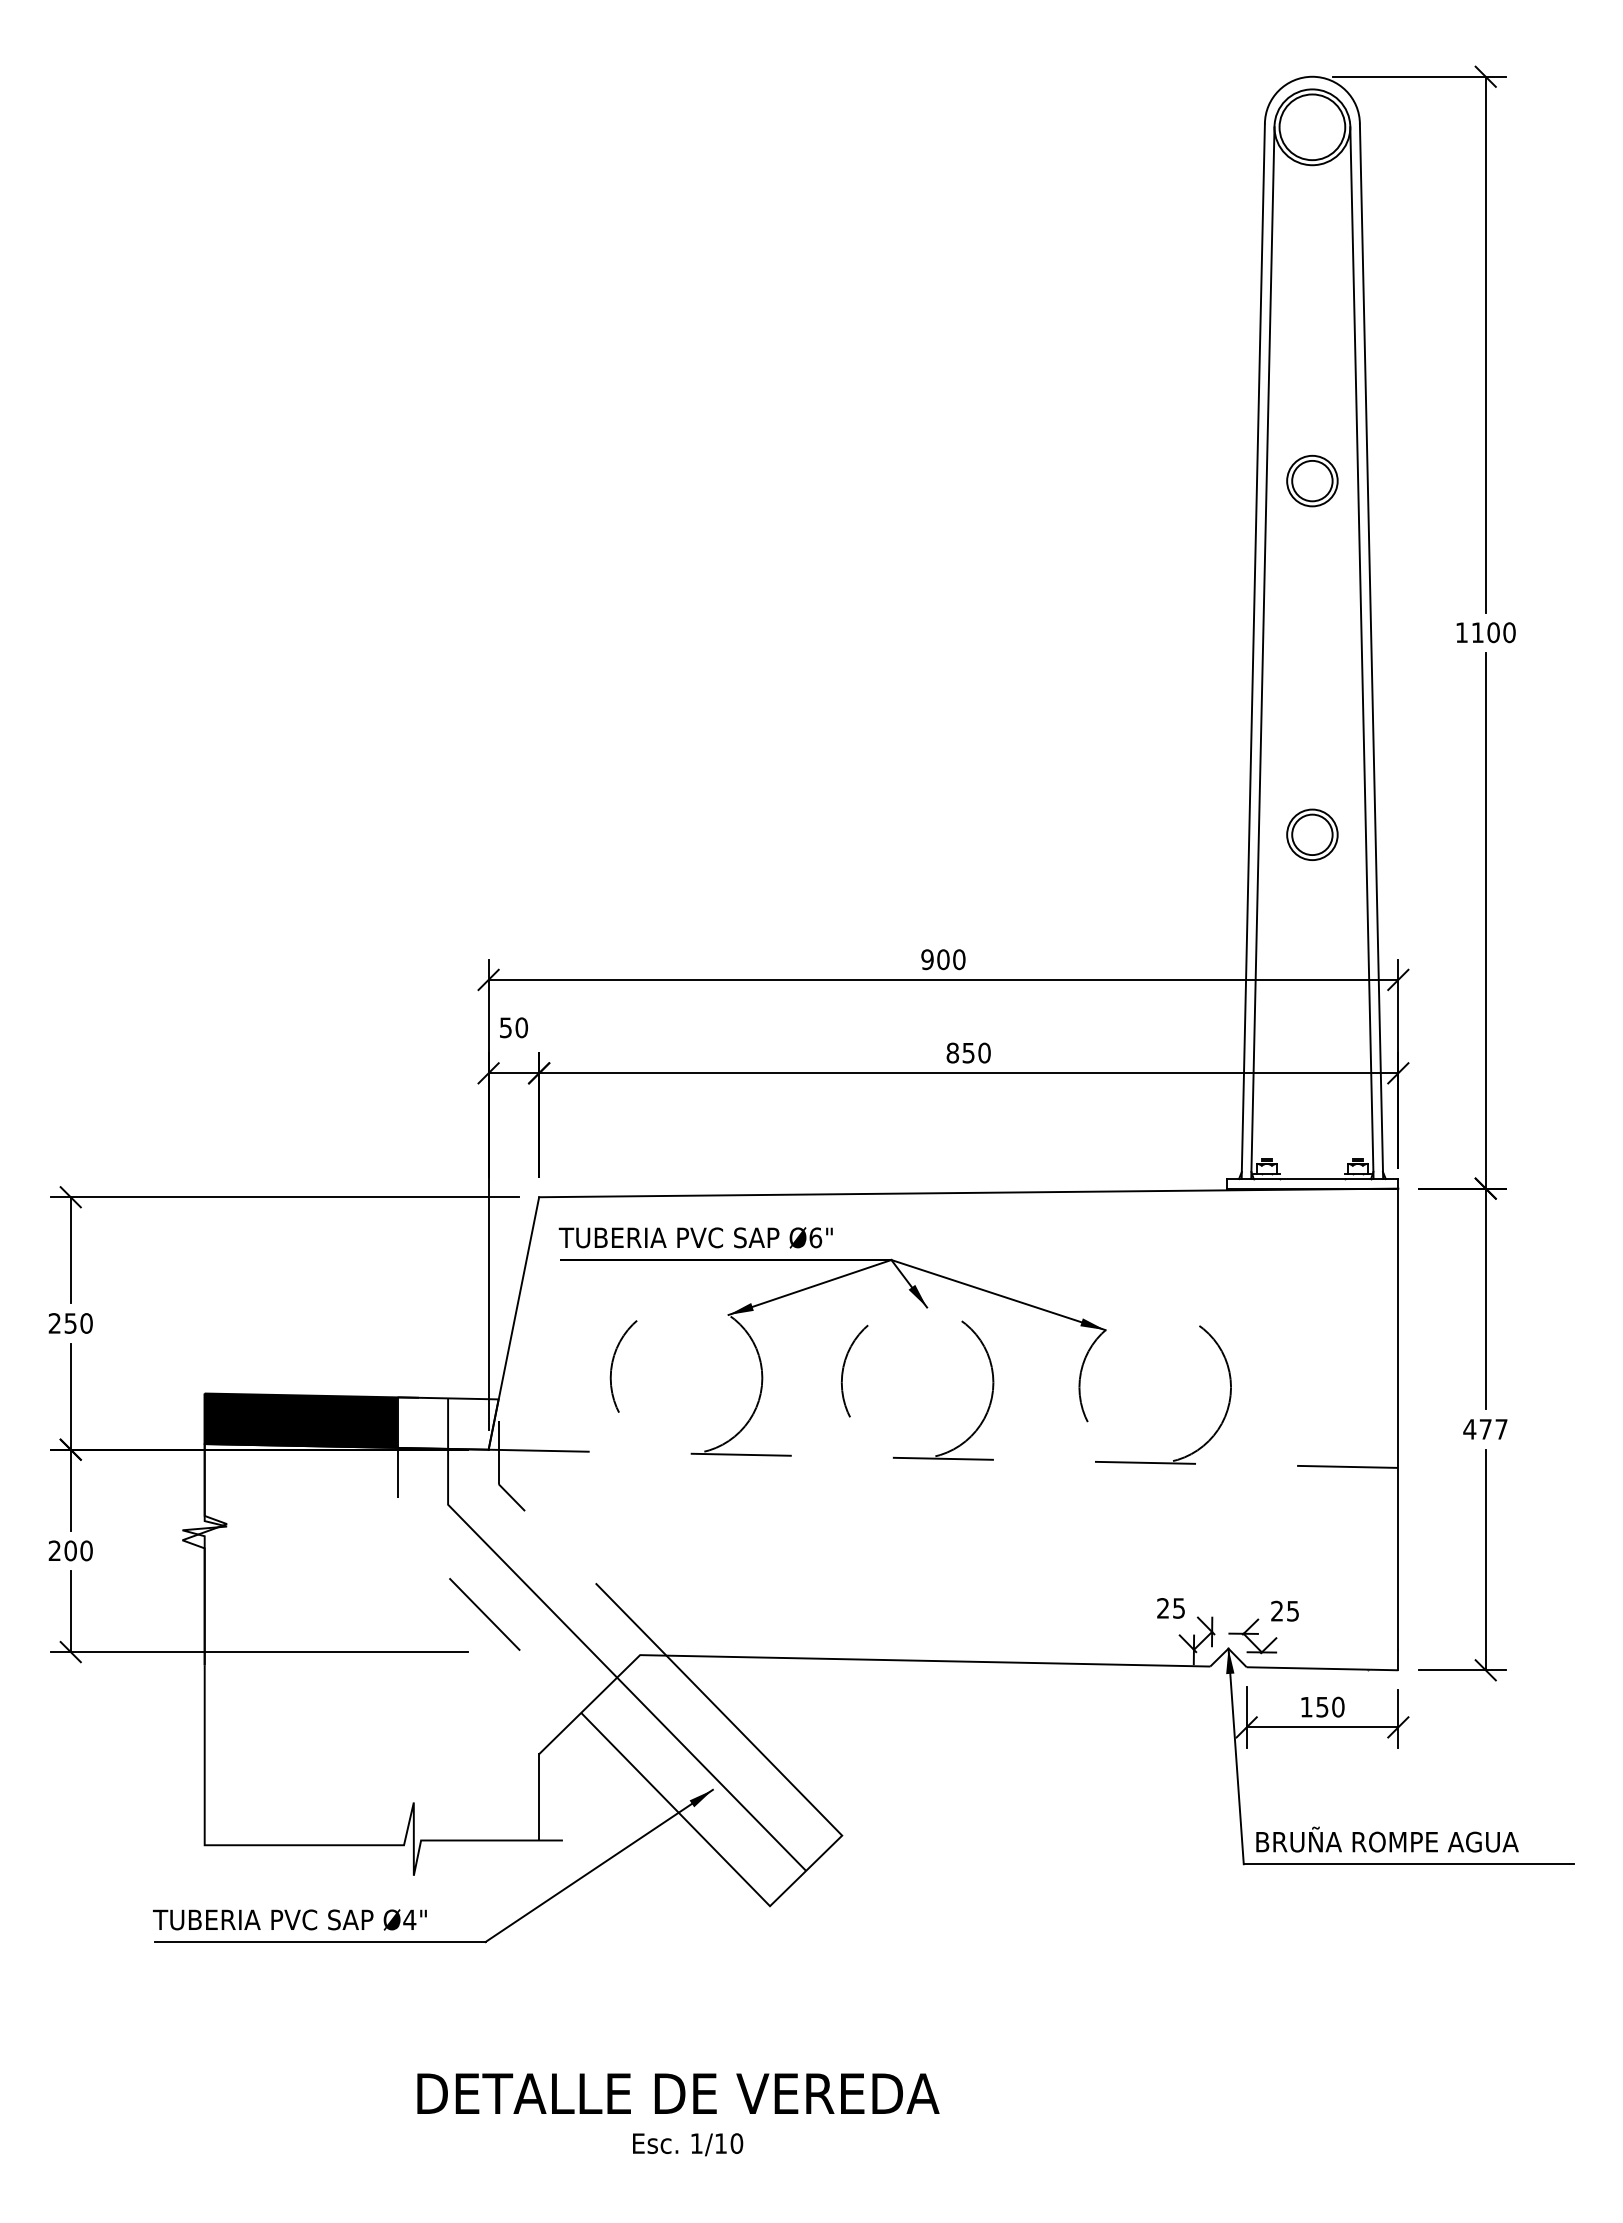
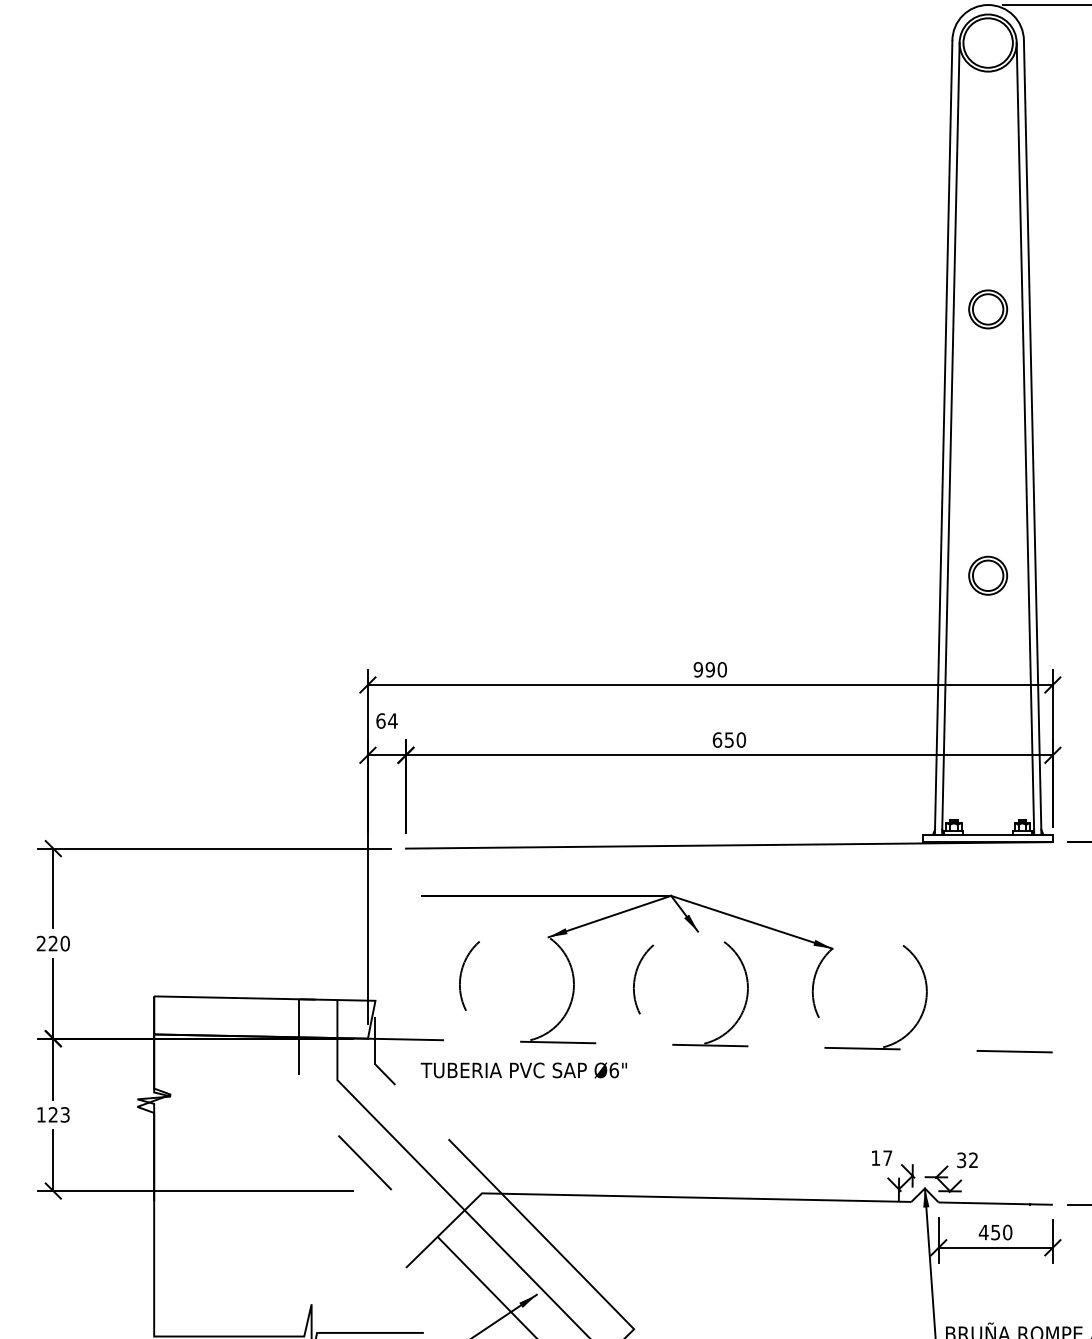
text: (943, 959) -> (710, 669), 900 -> 990
text: (513, 1027) -> (386, 720), 50 -> 64
text: (952, 1052) -> (717, 739), 850 -> 650
text: (695, 1237) -> (523, 1070), moved
text: (70, 1323) -> (53, 943), 250 -> 220
line: (513, 1323) -> (386, 943), removed
fill: (300, 1420) -> (226, 1016), removed
line: (1398, 1429) -> (1052, 1023), removed
text: (70, 1550) -> (53, 1114), 200 -> 123
text: (1170, 1608) -> (881, 1158), 25 -> 17
text: (1284, 1610) -> (967, 1159), 25 -> 32
text: (1306, 1707) -> (983, 1232), 150 -> 450
line: (539, 1797) -> (406, 1300), removed

